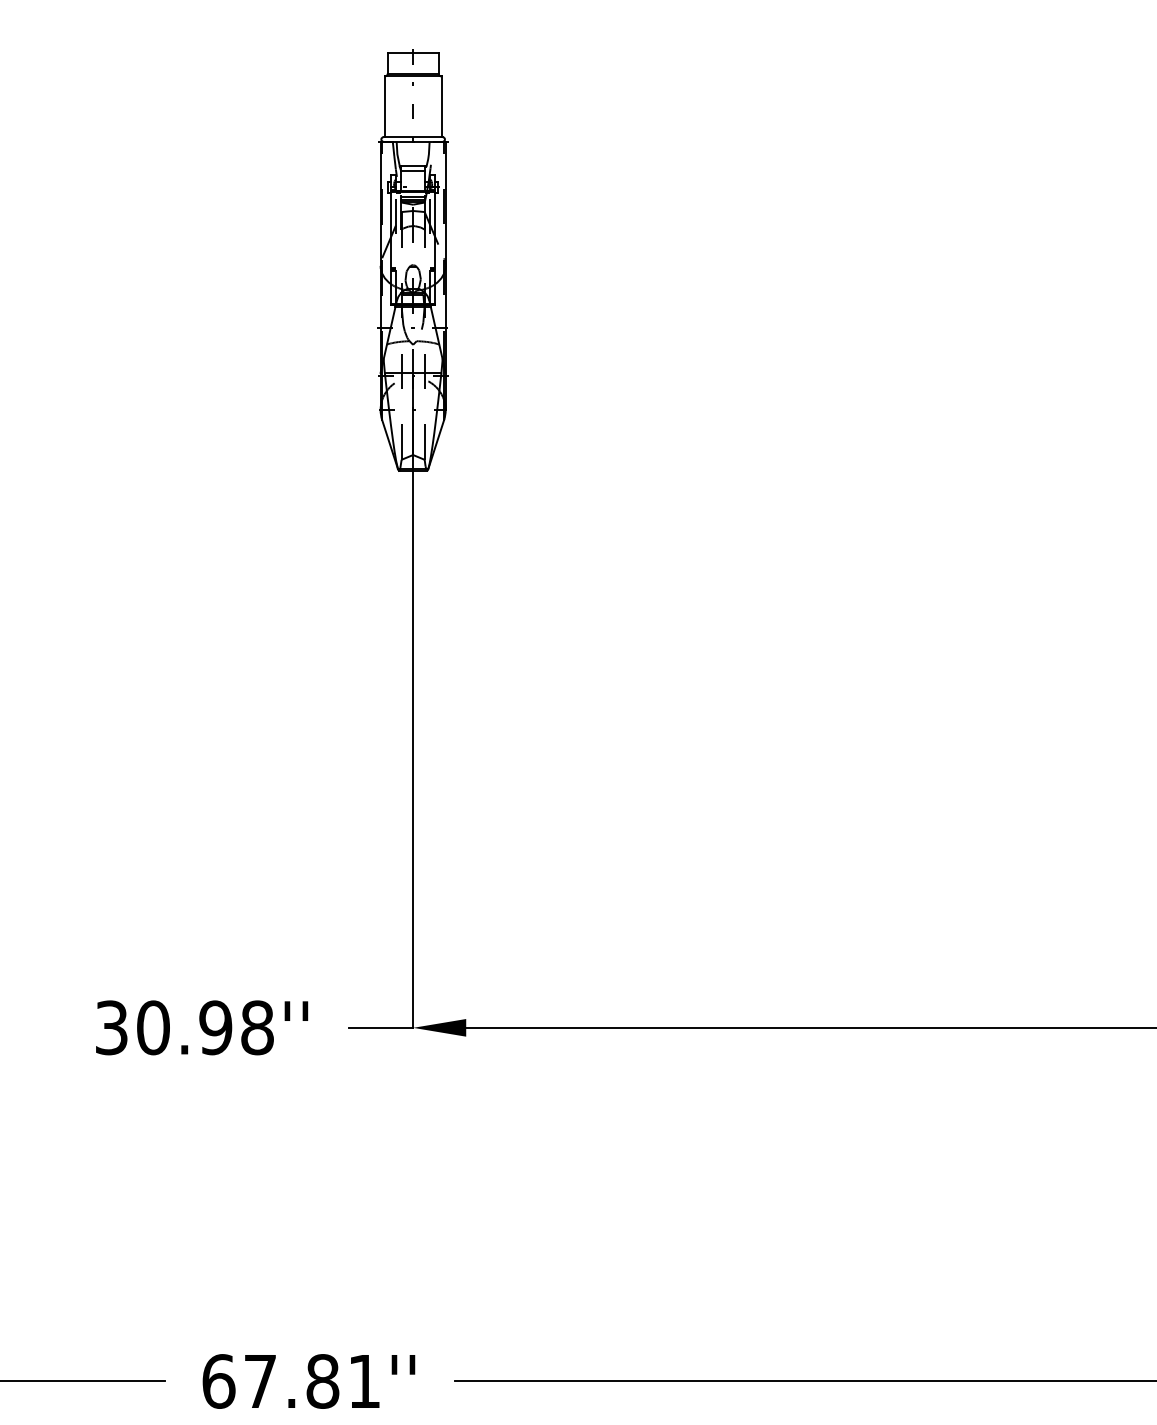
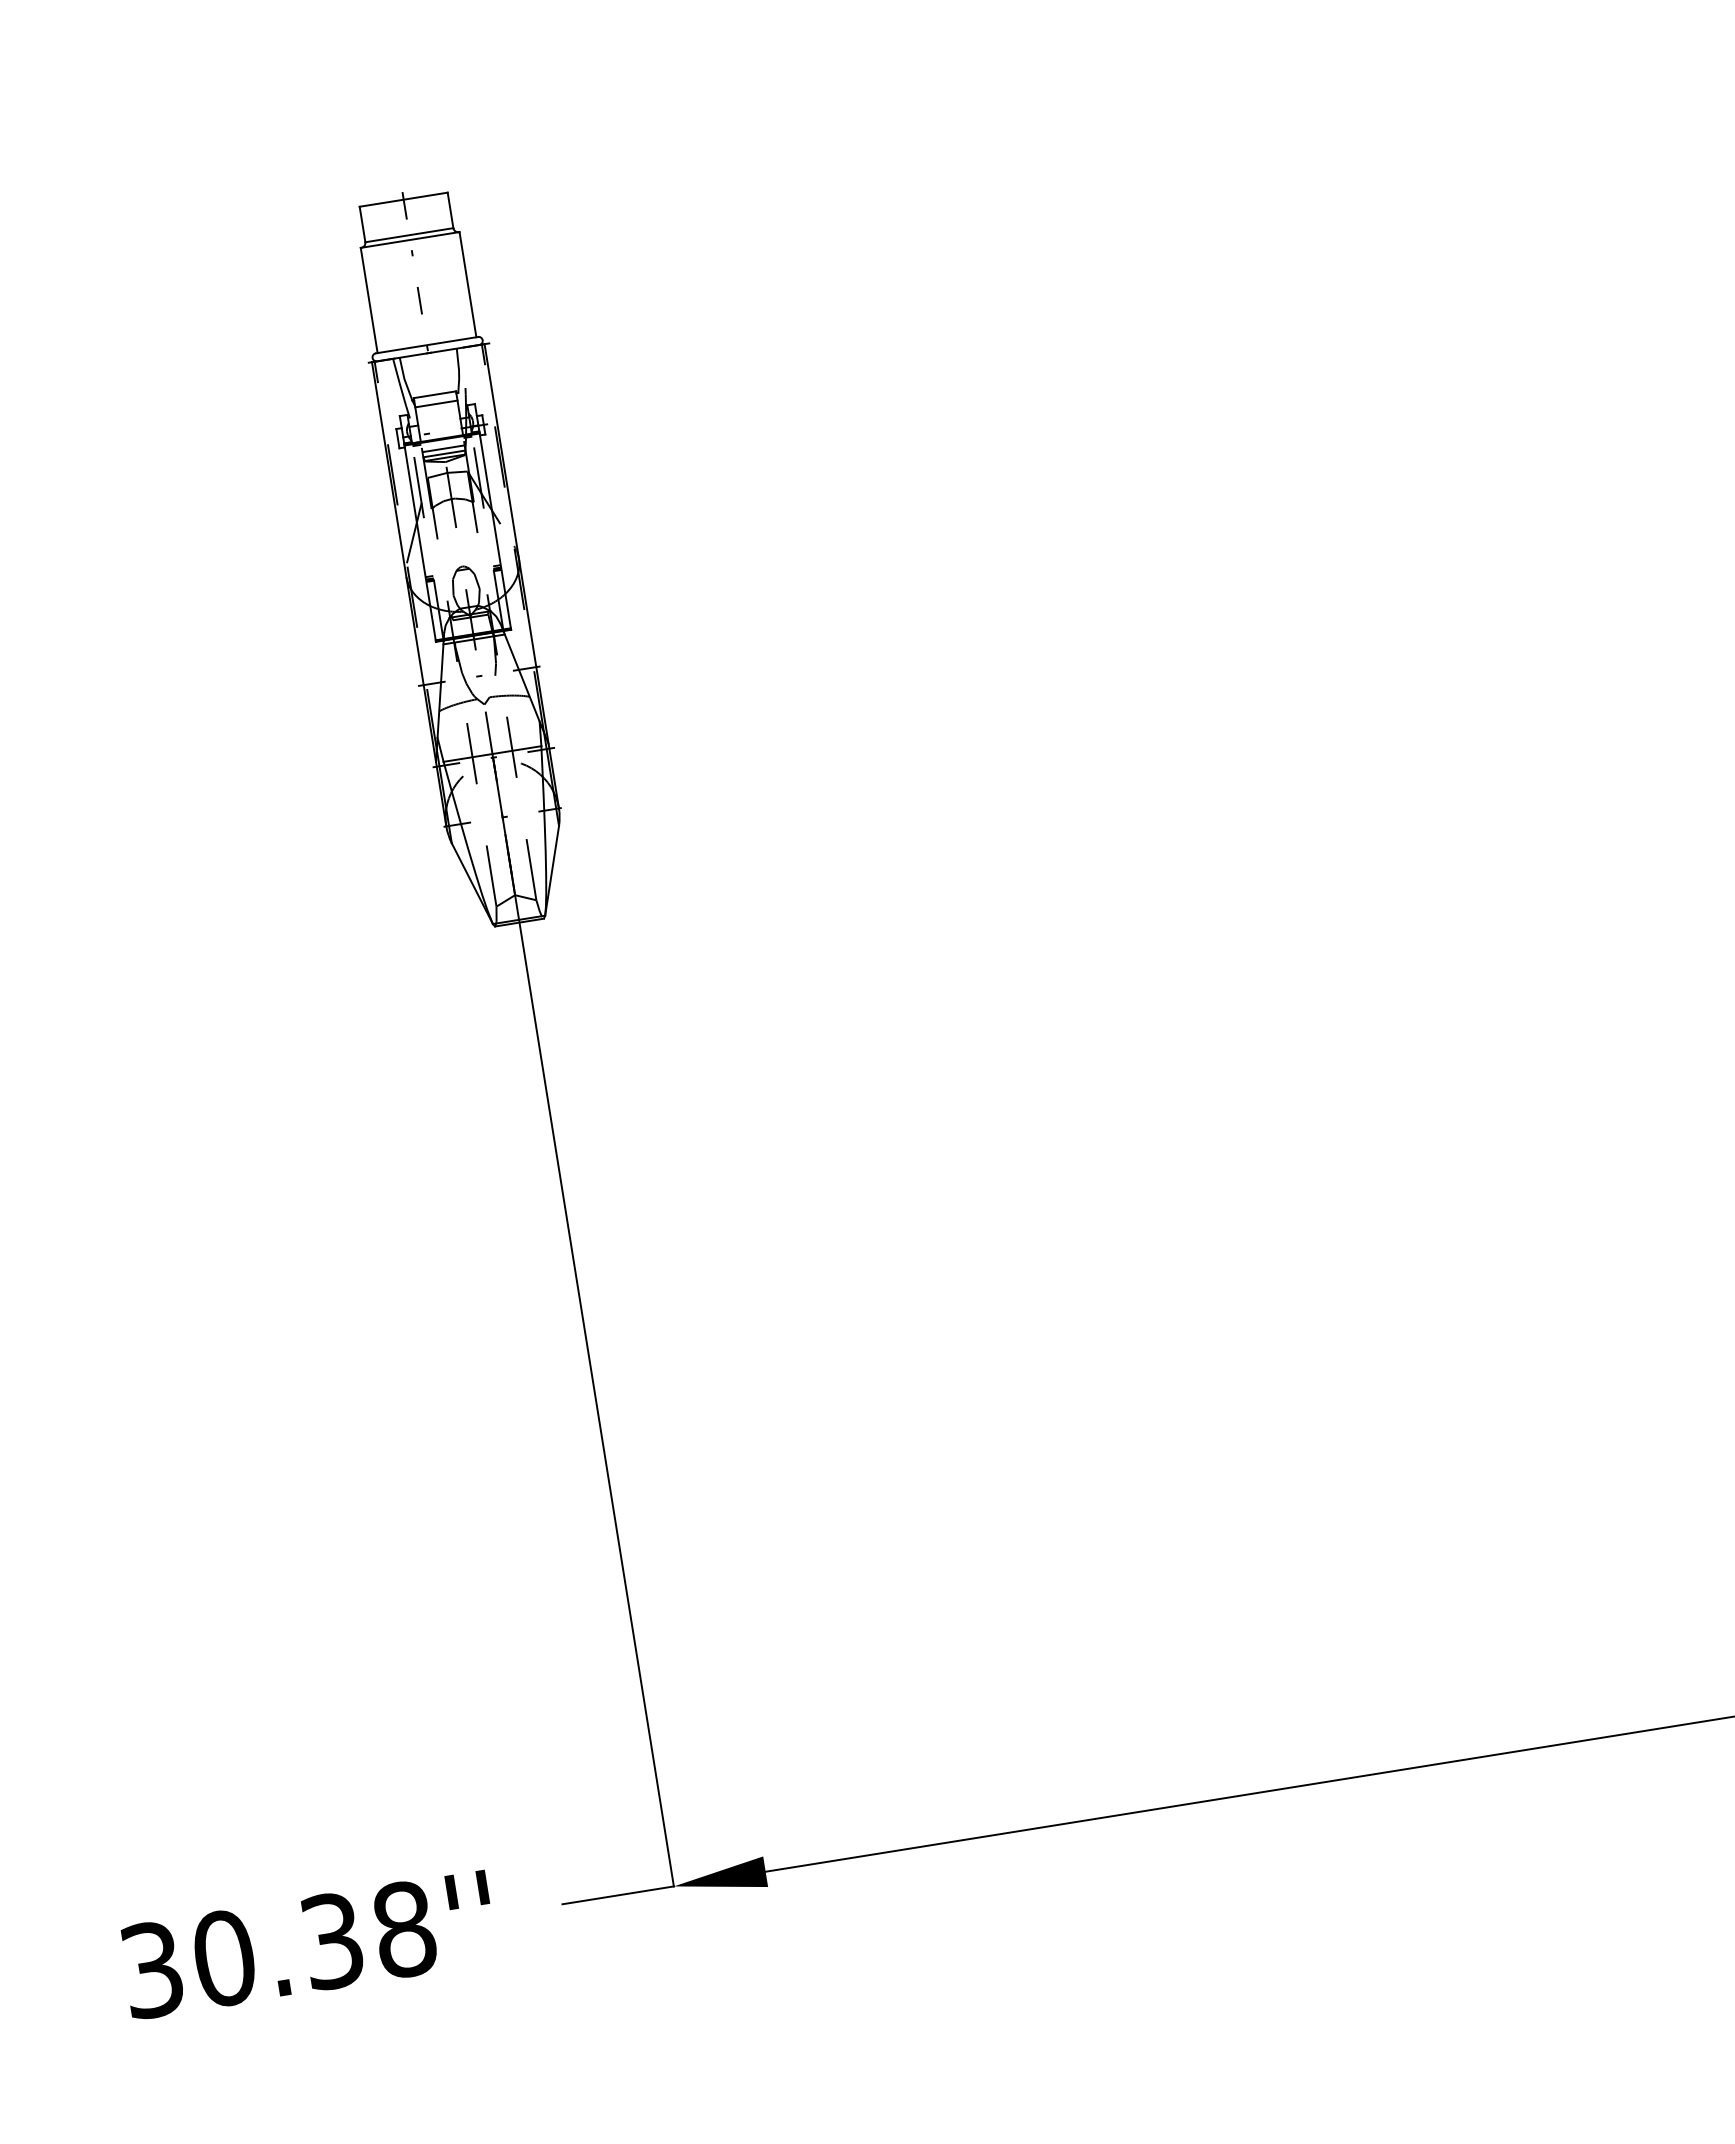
text: (215, 1027) -> (331, 1940), 30.98'' -> 30.38''

